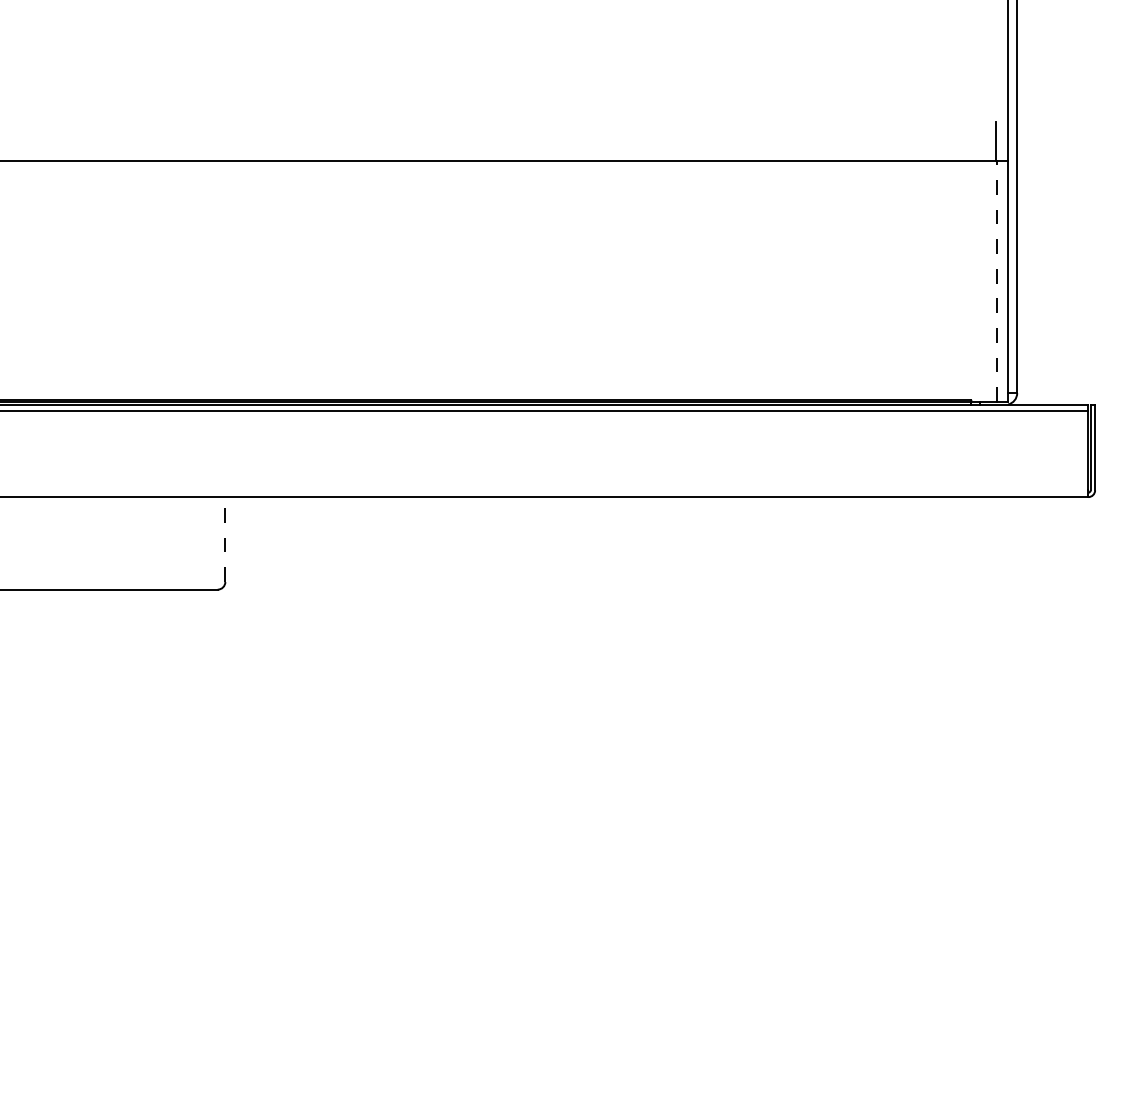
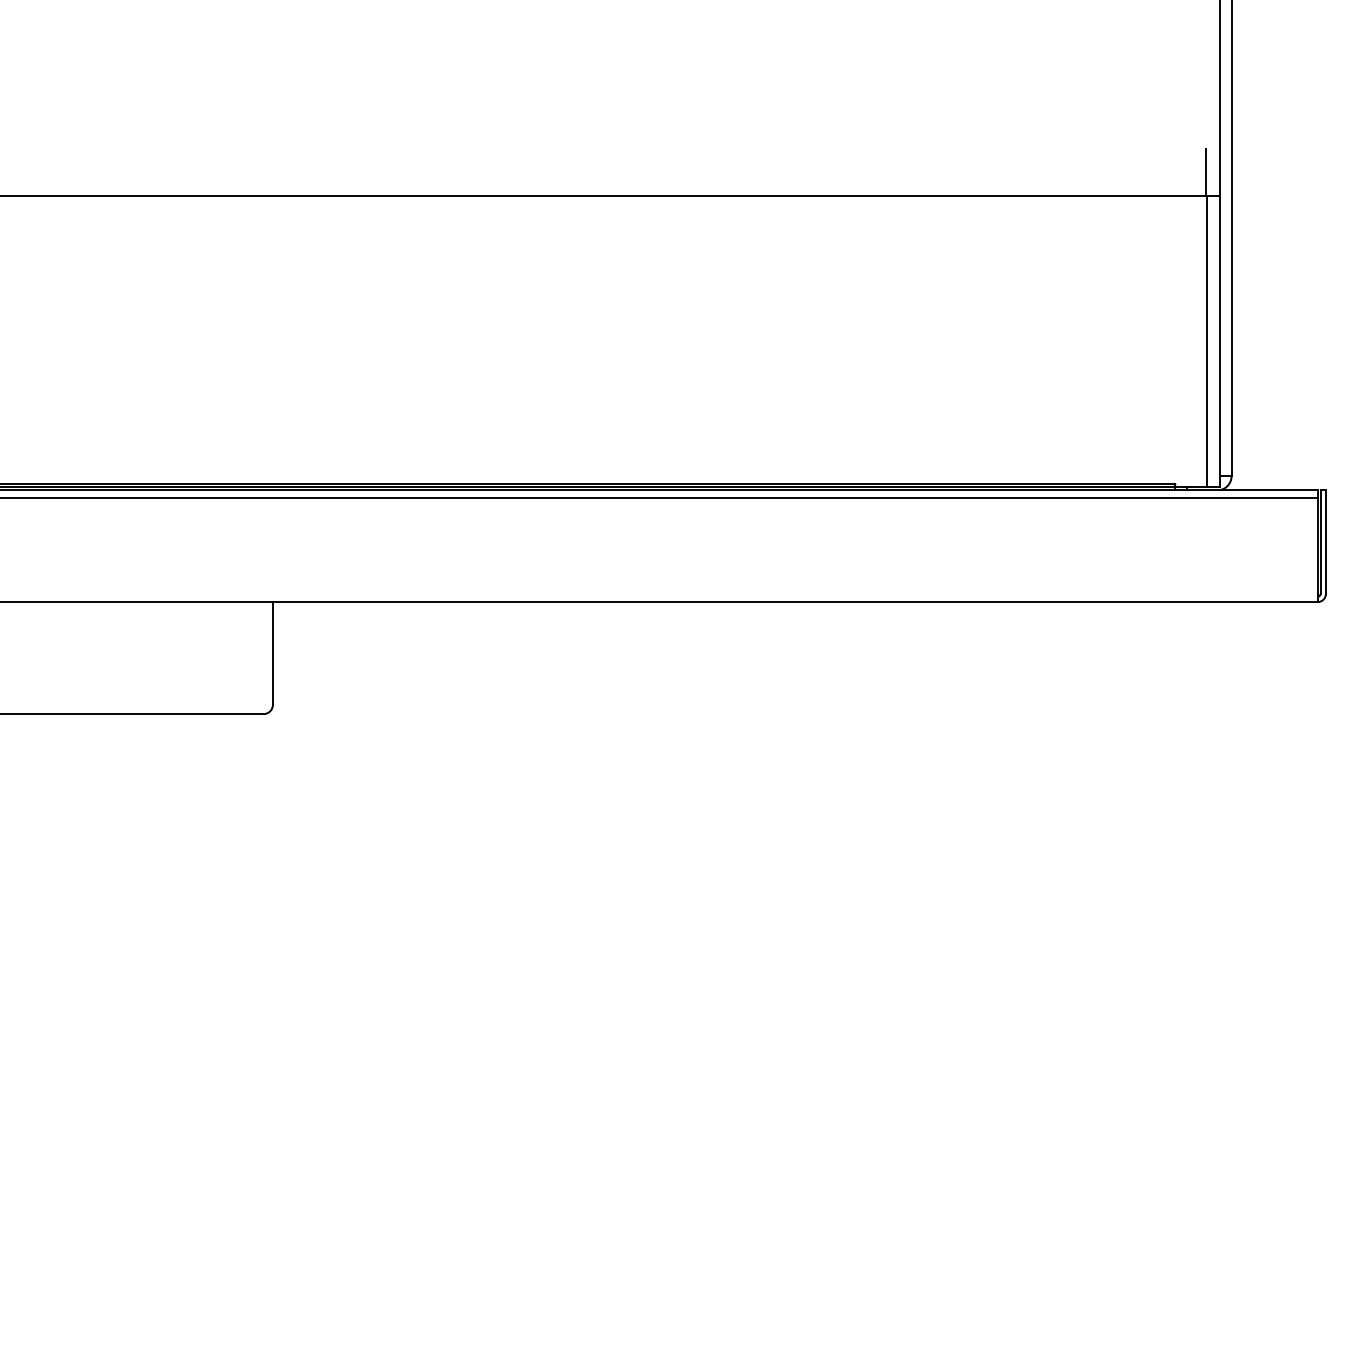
line: (996, 281) -> (1206, 341), dashed -> solid
line: (225, 538) -> (273, 652), dashed -> solid

